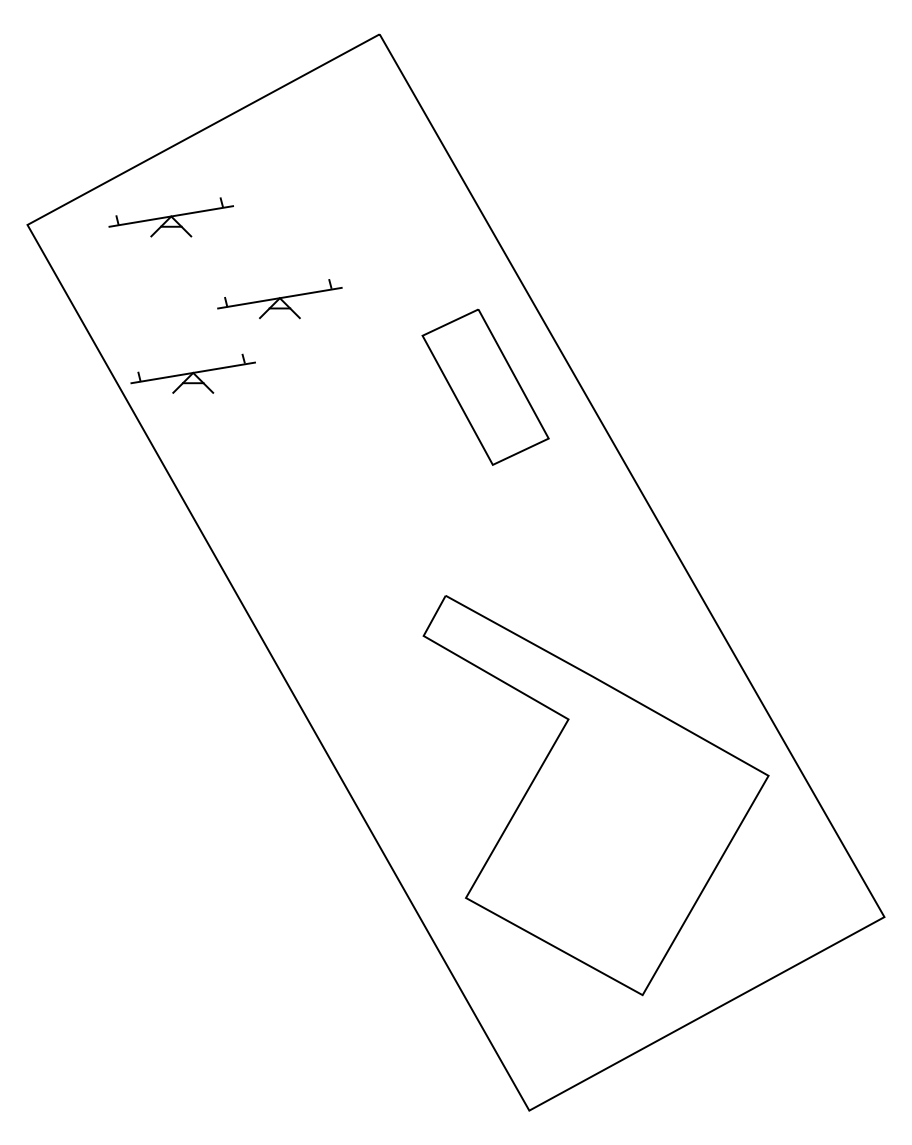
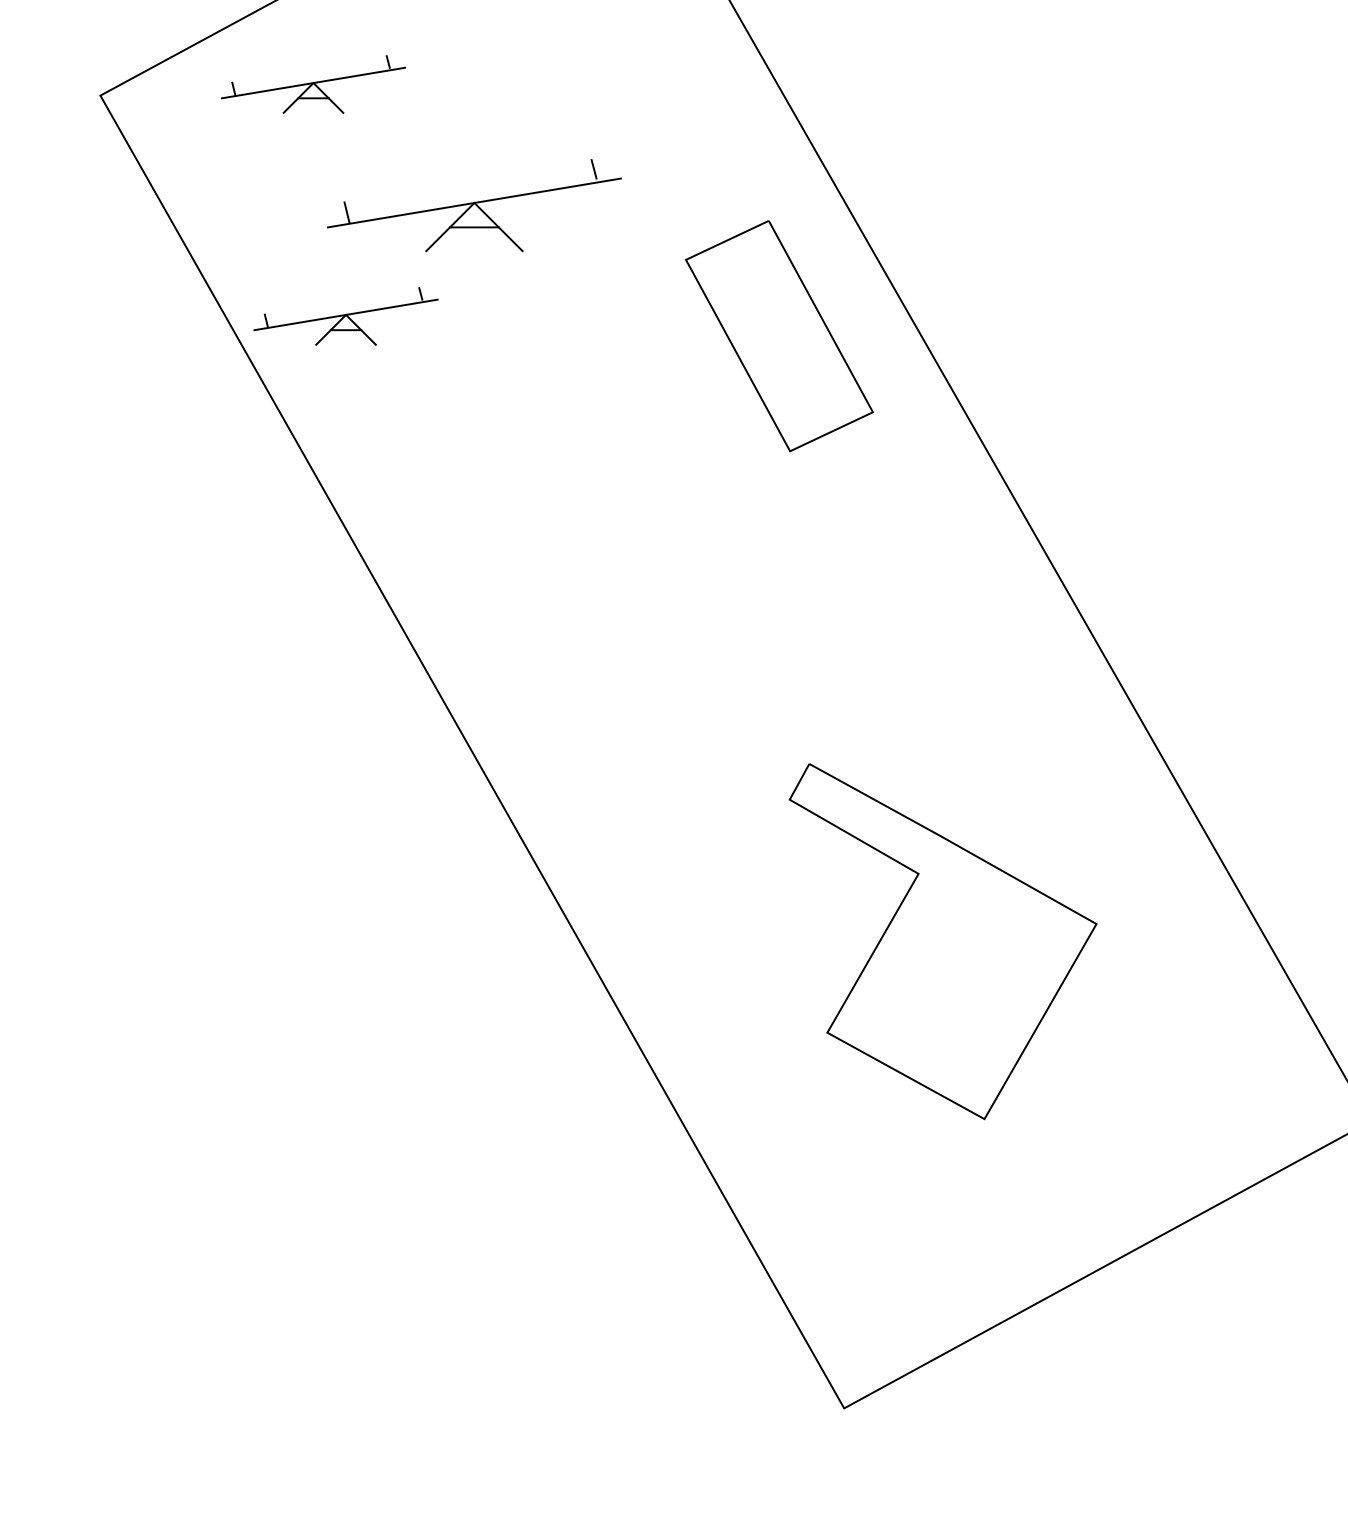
part: (279, 299) -> (473, 206), size x1.6
part: (595, 795) -> (942, 941), size x0.6

